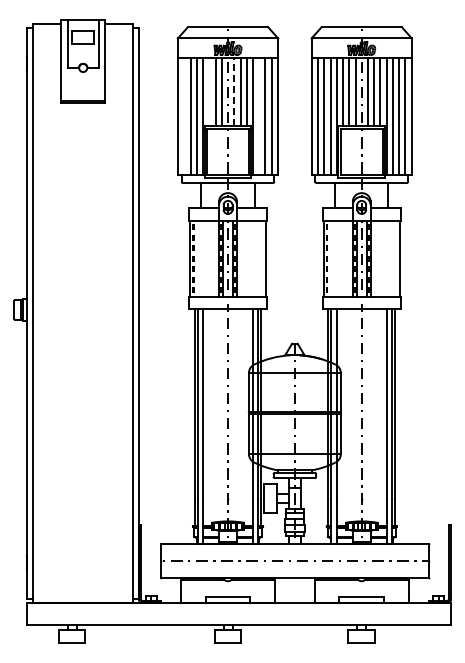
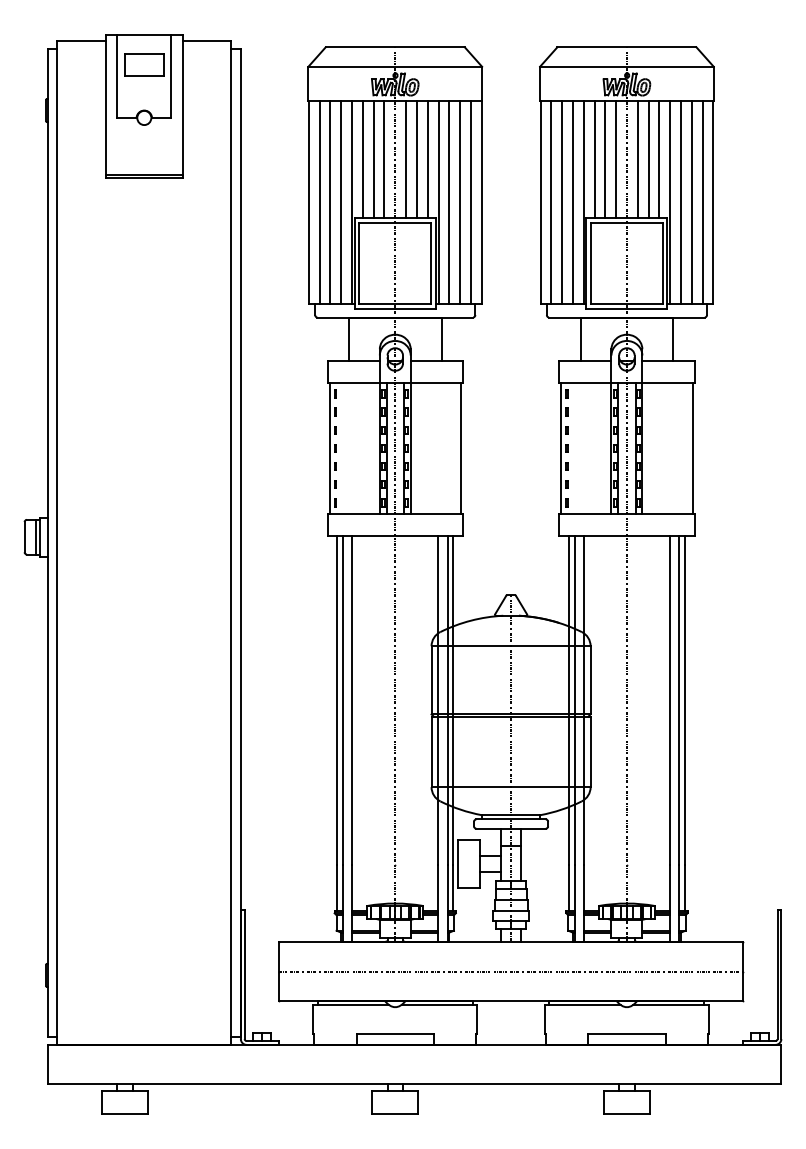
line: (209, 91) -> (363, 158), added
line: (234, 92) -> (406, 160), dashed -> solid
line: (184, 116) -> (319, 201), added
line: (259, 116) -> (449, 201), added

